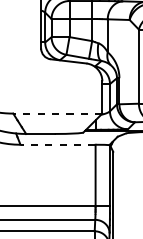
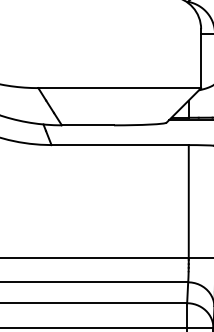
line: (57, 113) -> (119, 87), dashed -> solid
line: (58, 144) -> (120, 144), dashed -> solid

